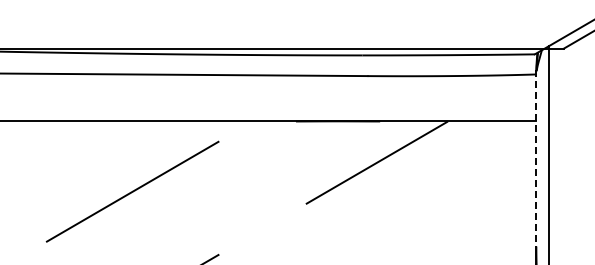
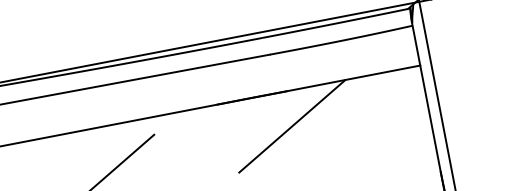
line: (536, 158) -> (426, 96), dashed -> solid

